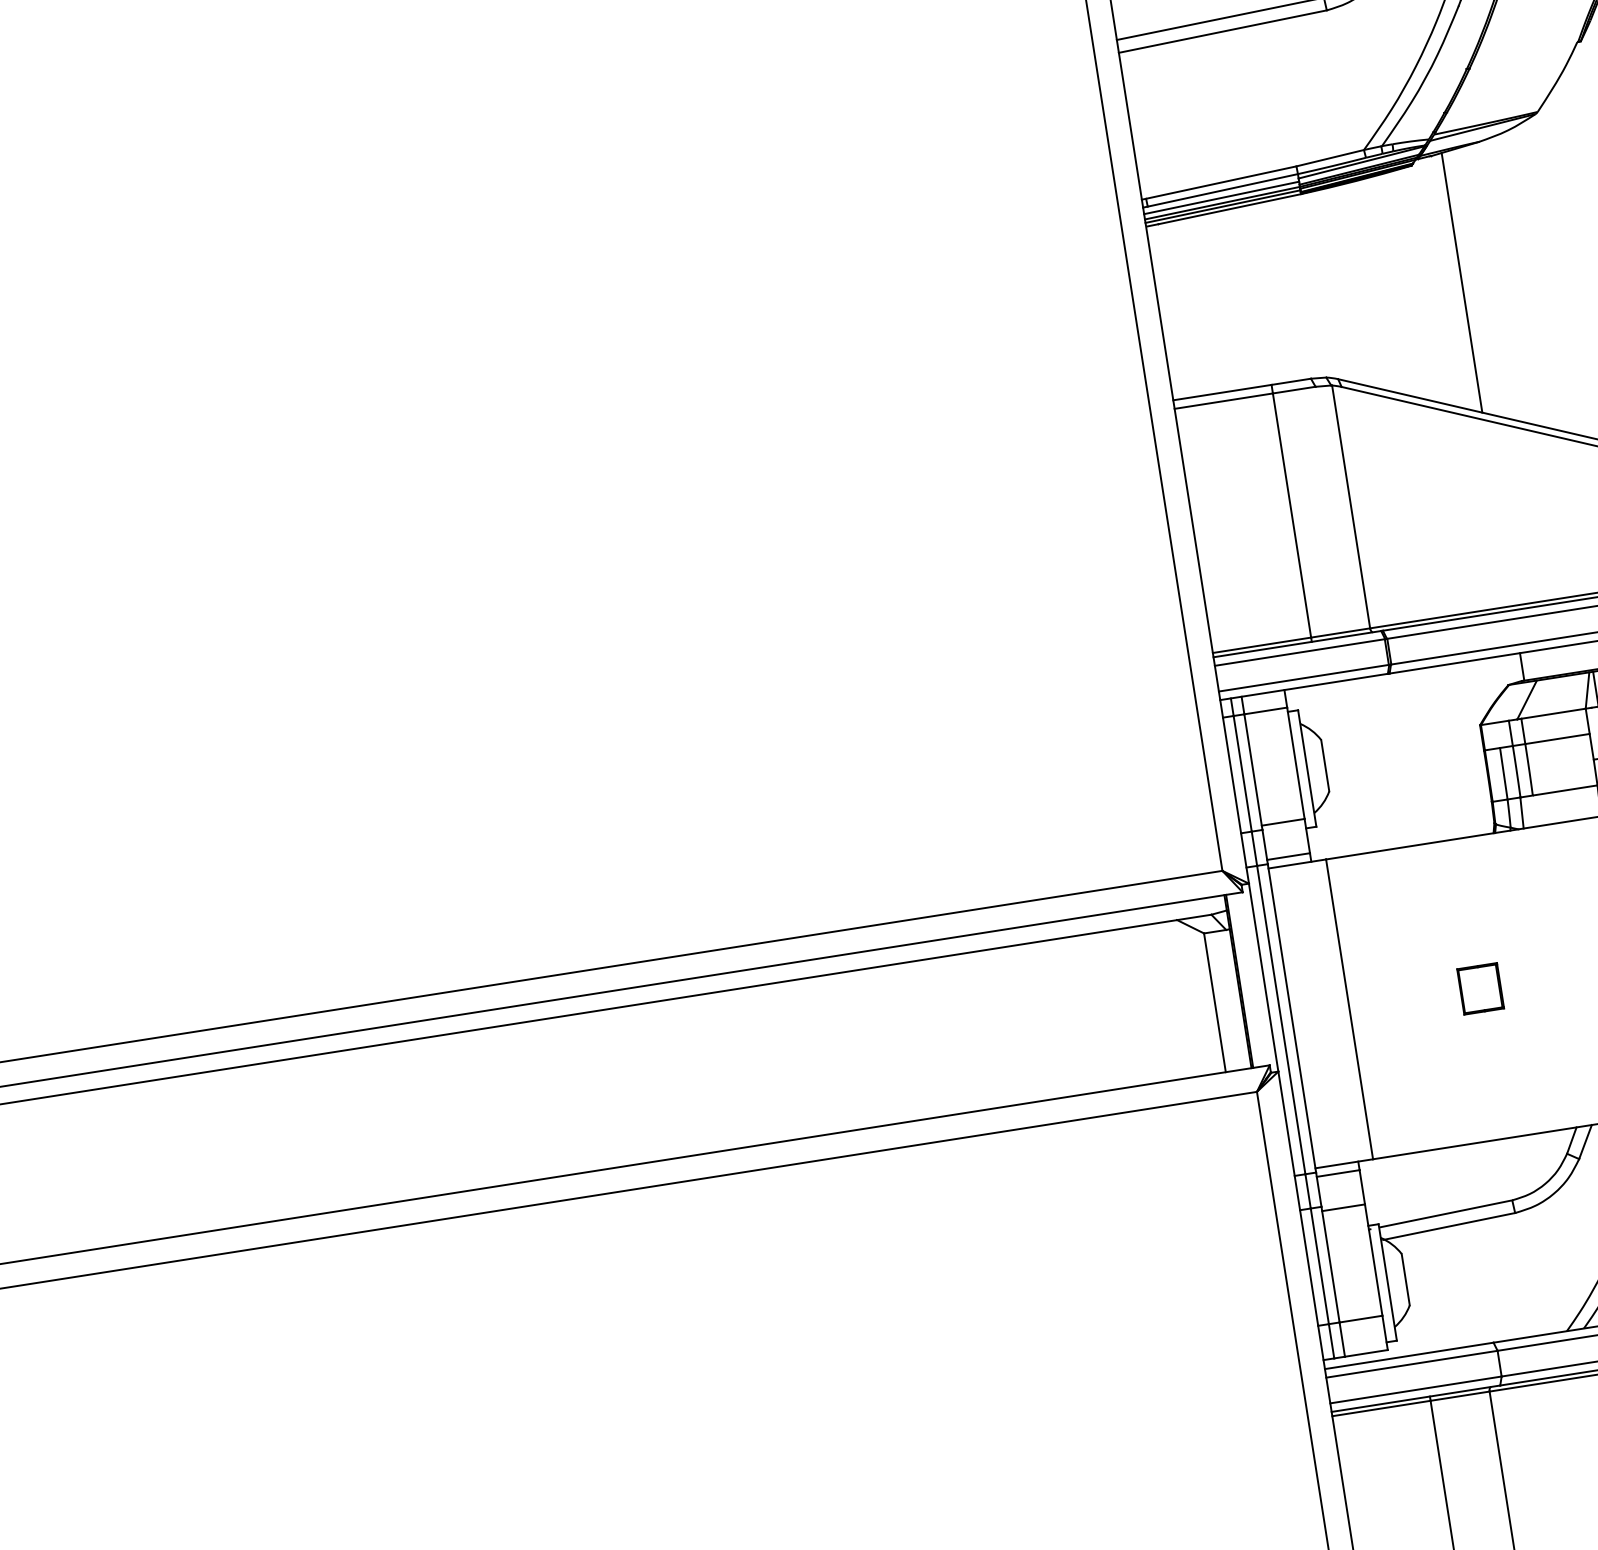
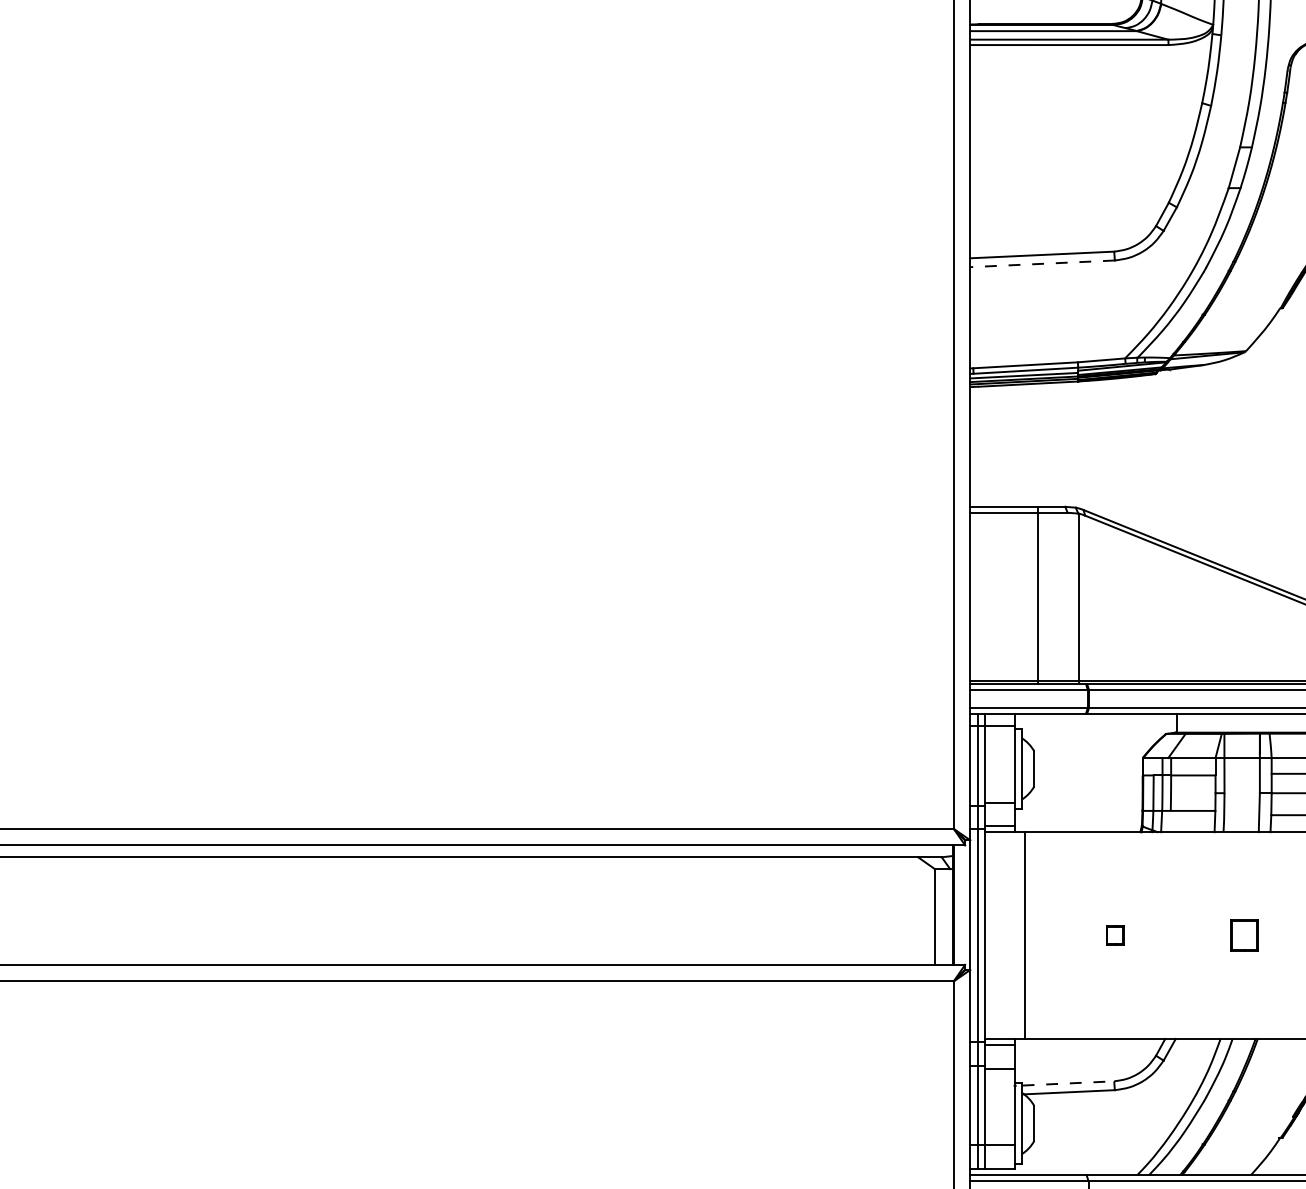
line: (1222, 31) -> (1042, 263), solid -> dashed
line: (1462, 281) -> (1177, 457), removed
part: (1480, 988) -> (1115, 935), size x0.6
line: (1446, 1213) -> (1068, 1083), solid -> dashed

